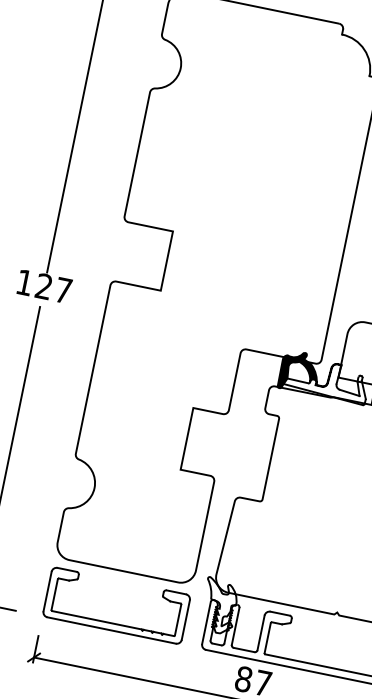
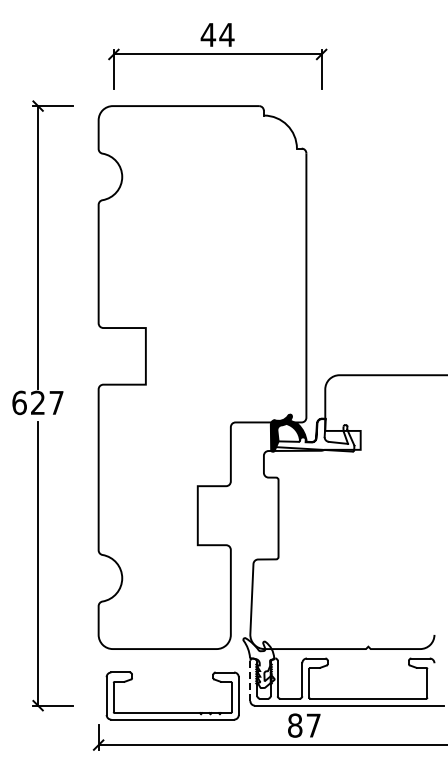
text: (24, 282) -> (19, 402), 127 -> 627
part: (112, 622) -> (172, 712), moved
line: (206, 622) -> (250, 680), solid -> dashed

